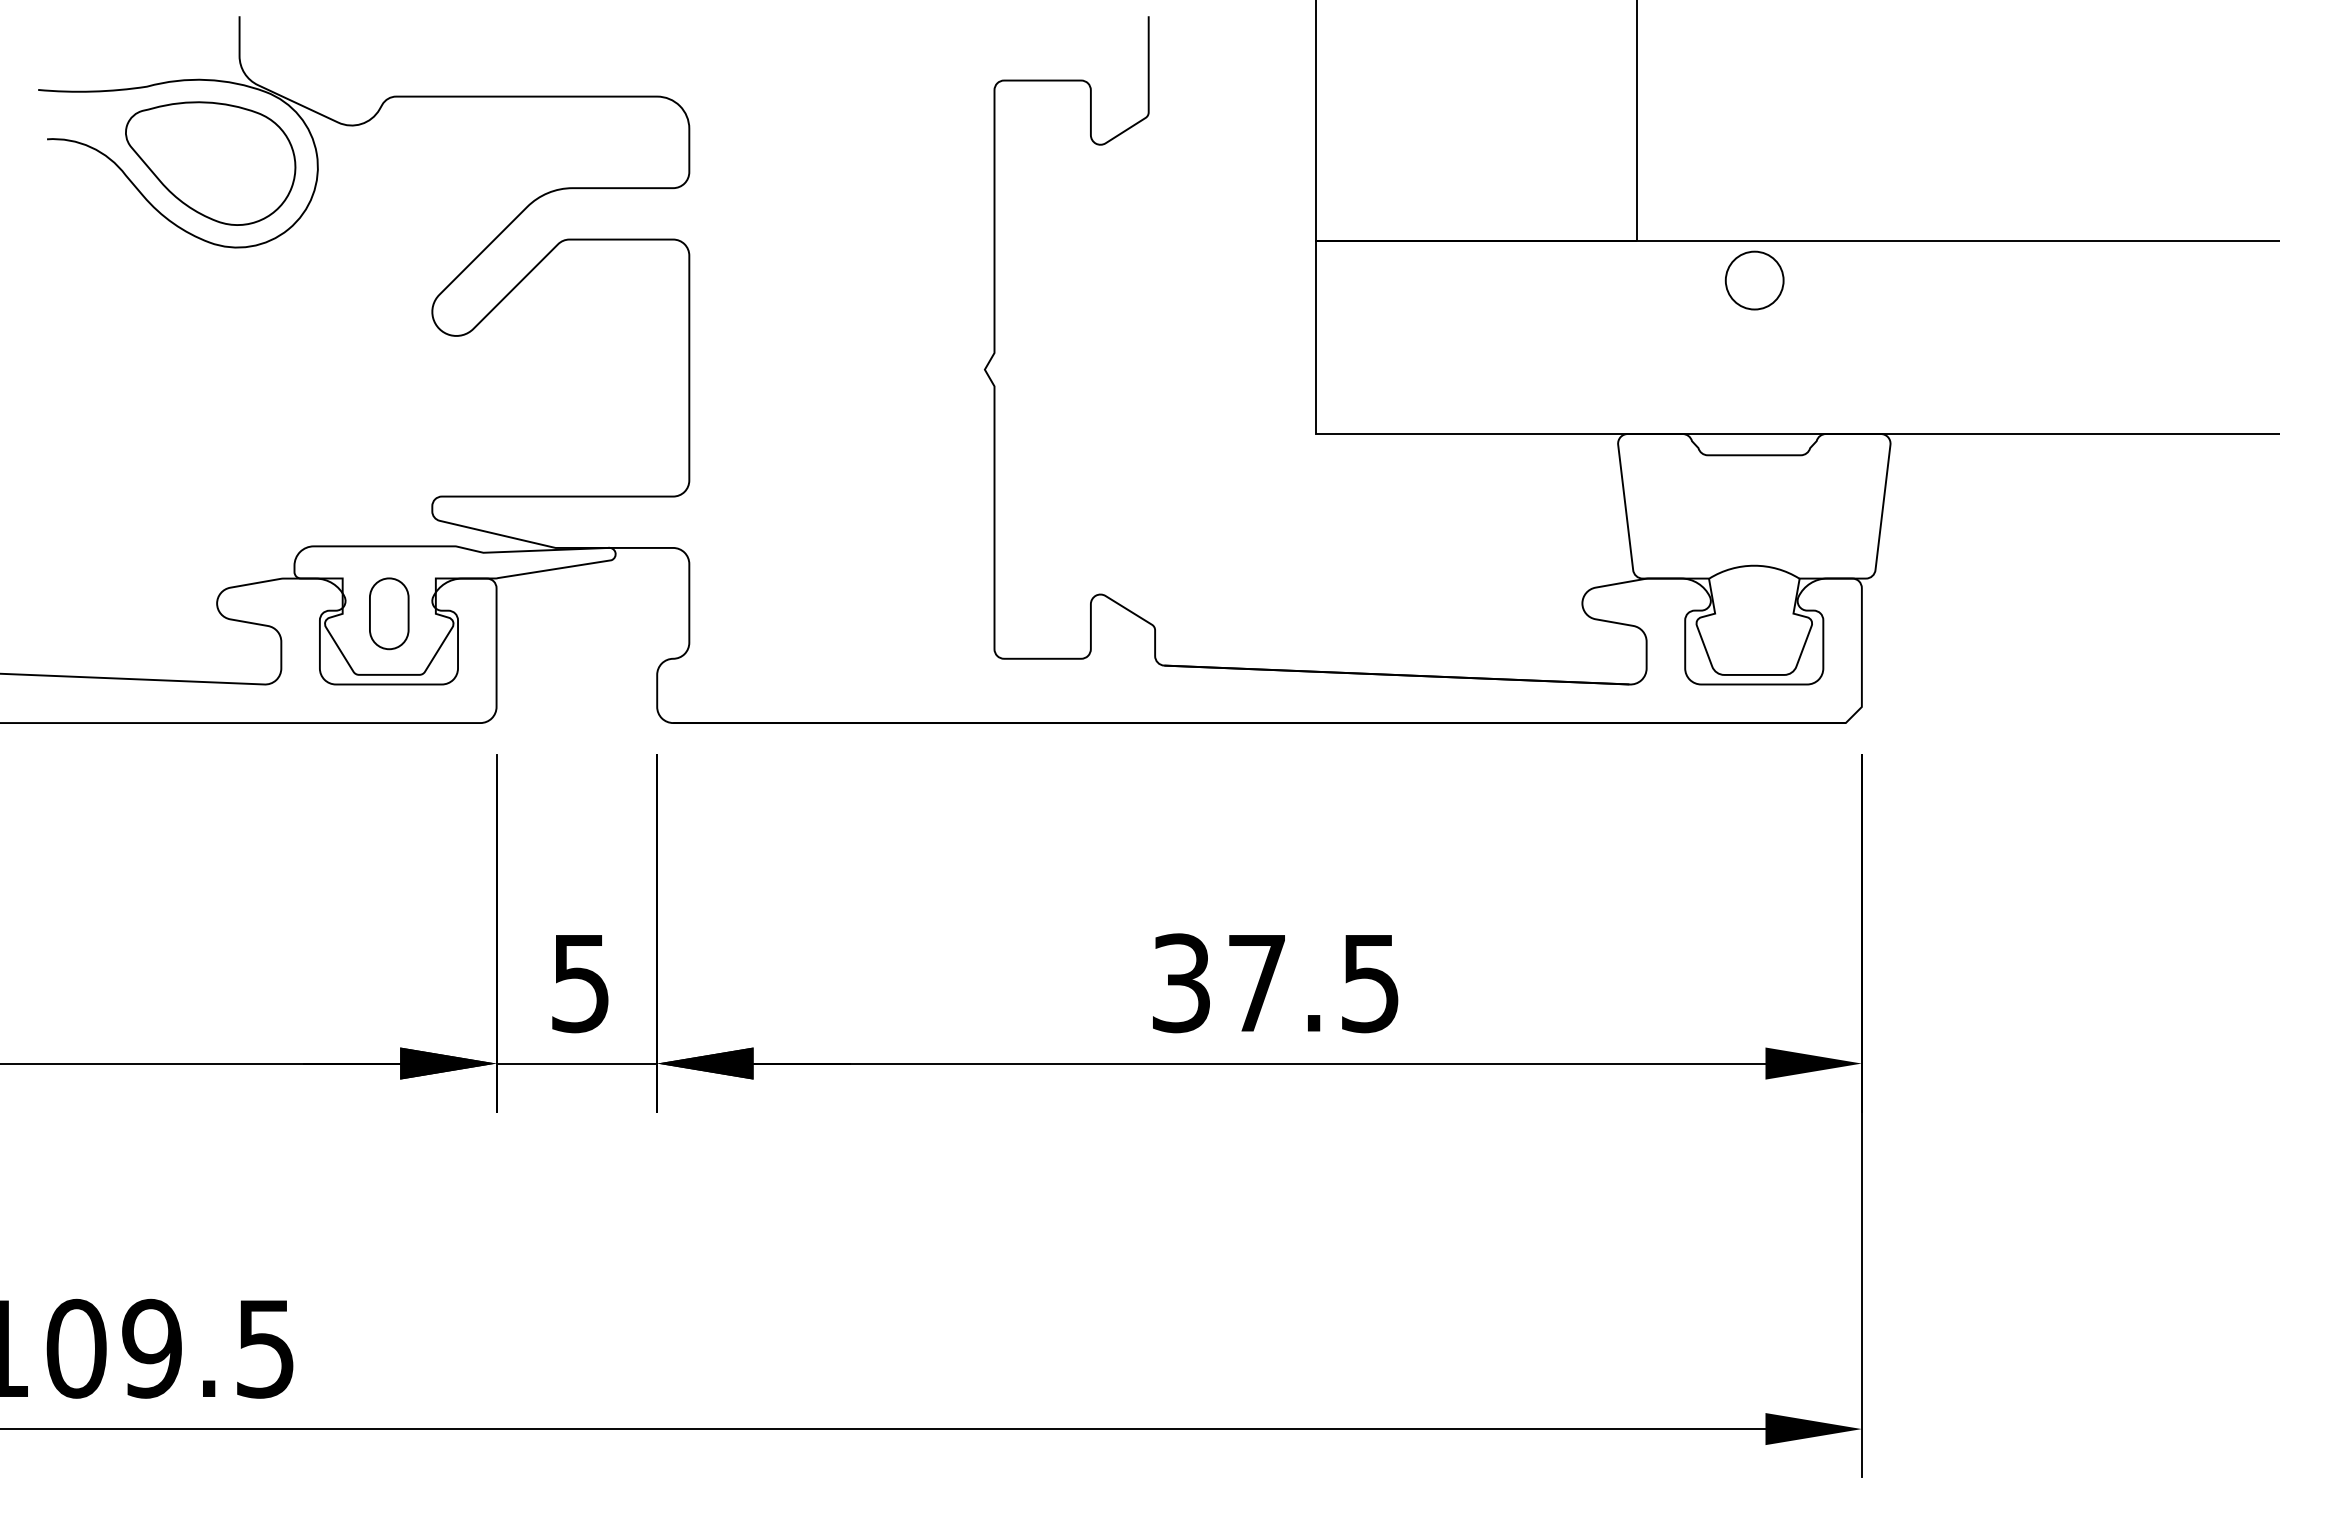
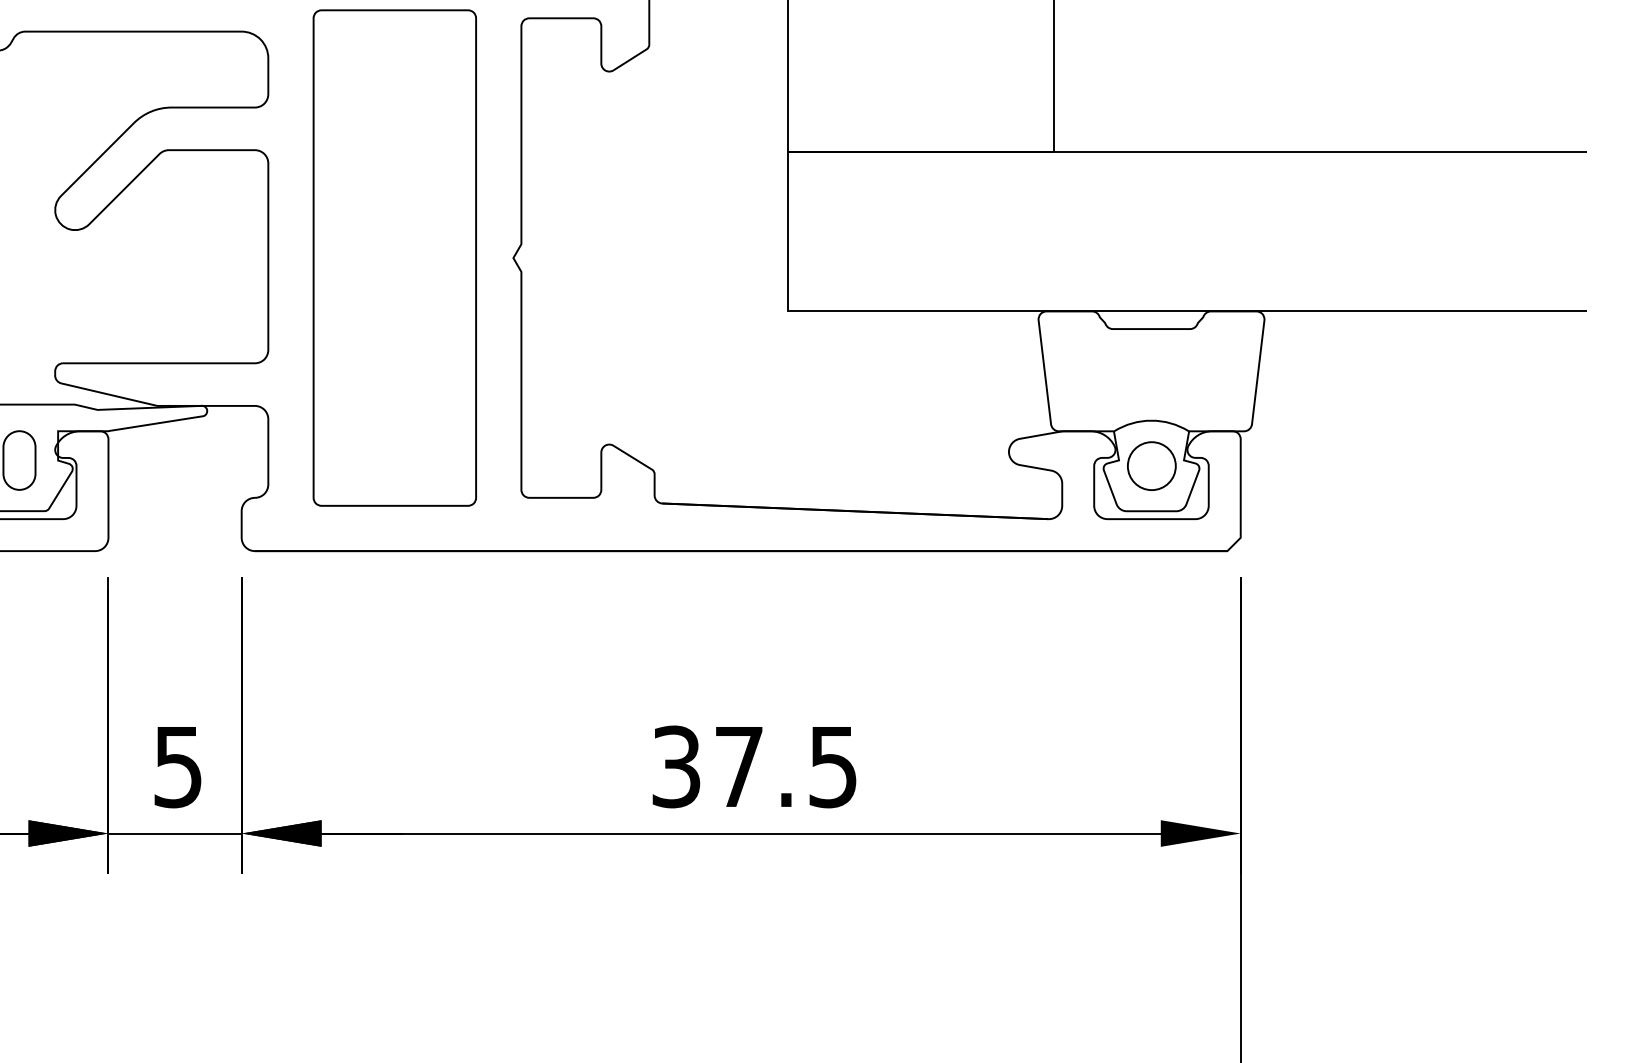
circle: (1754, 280) -> (1151, 466), moved
part: (841, 369) -> (394, 257), added

